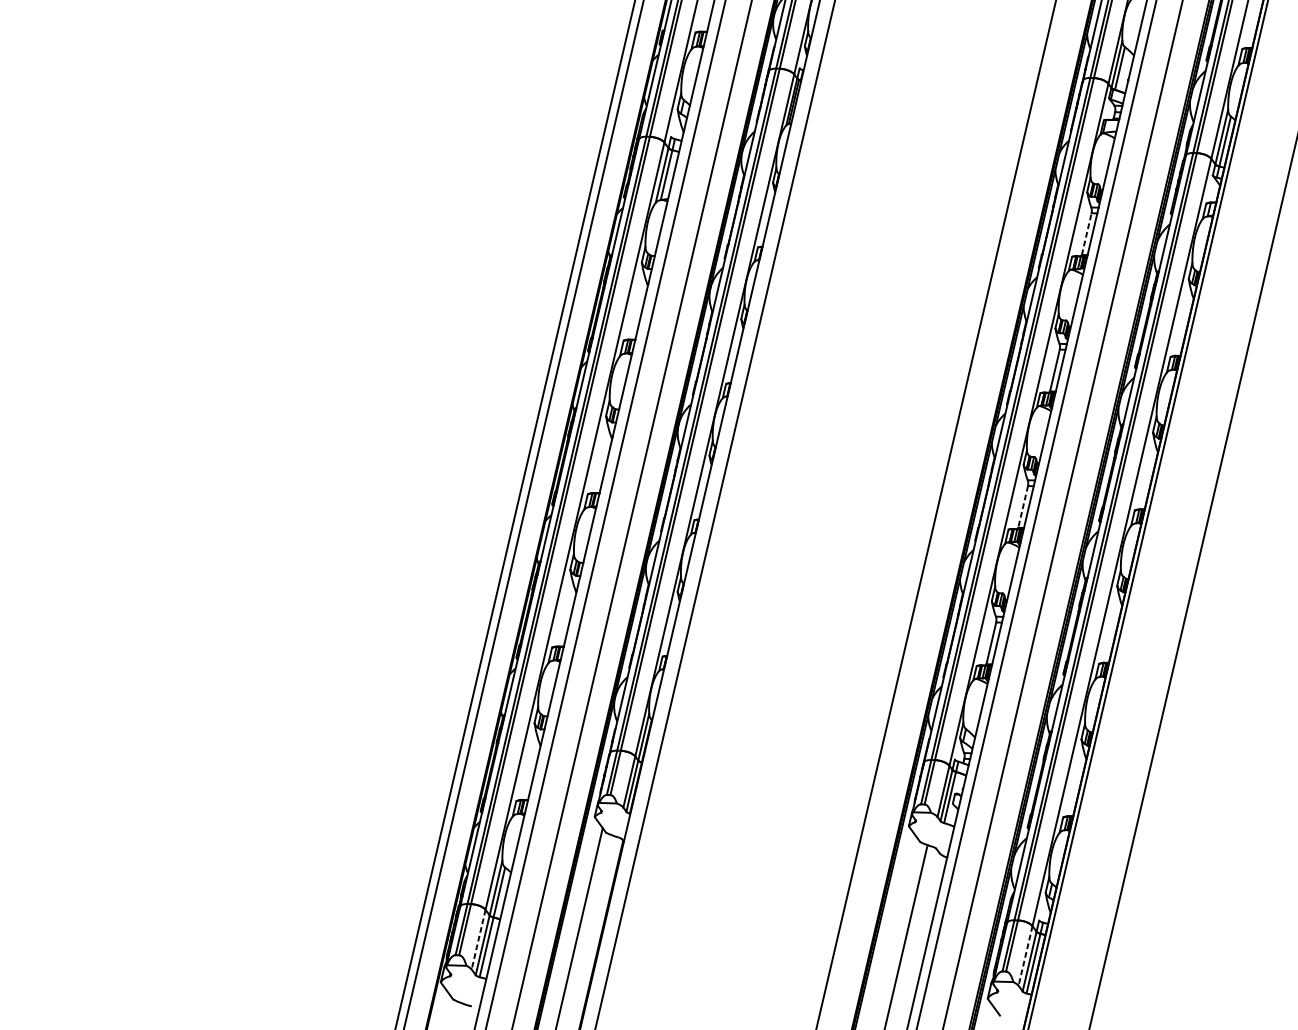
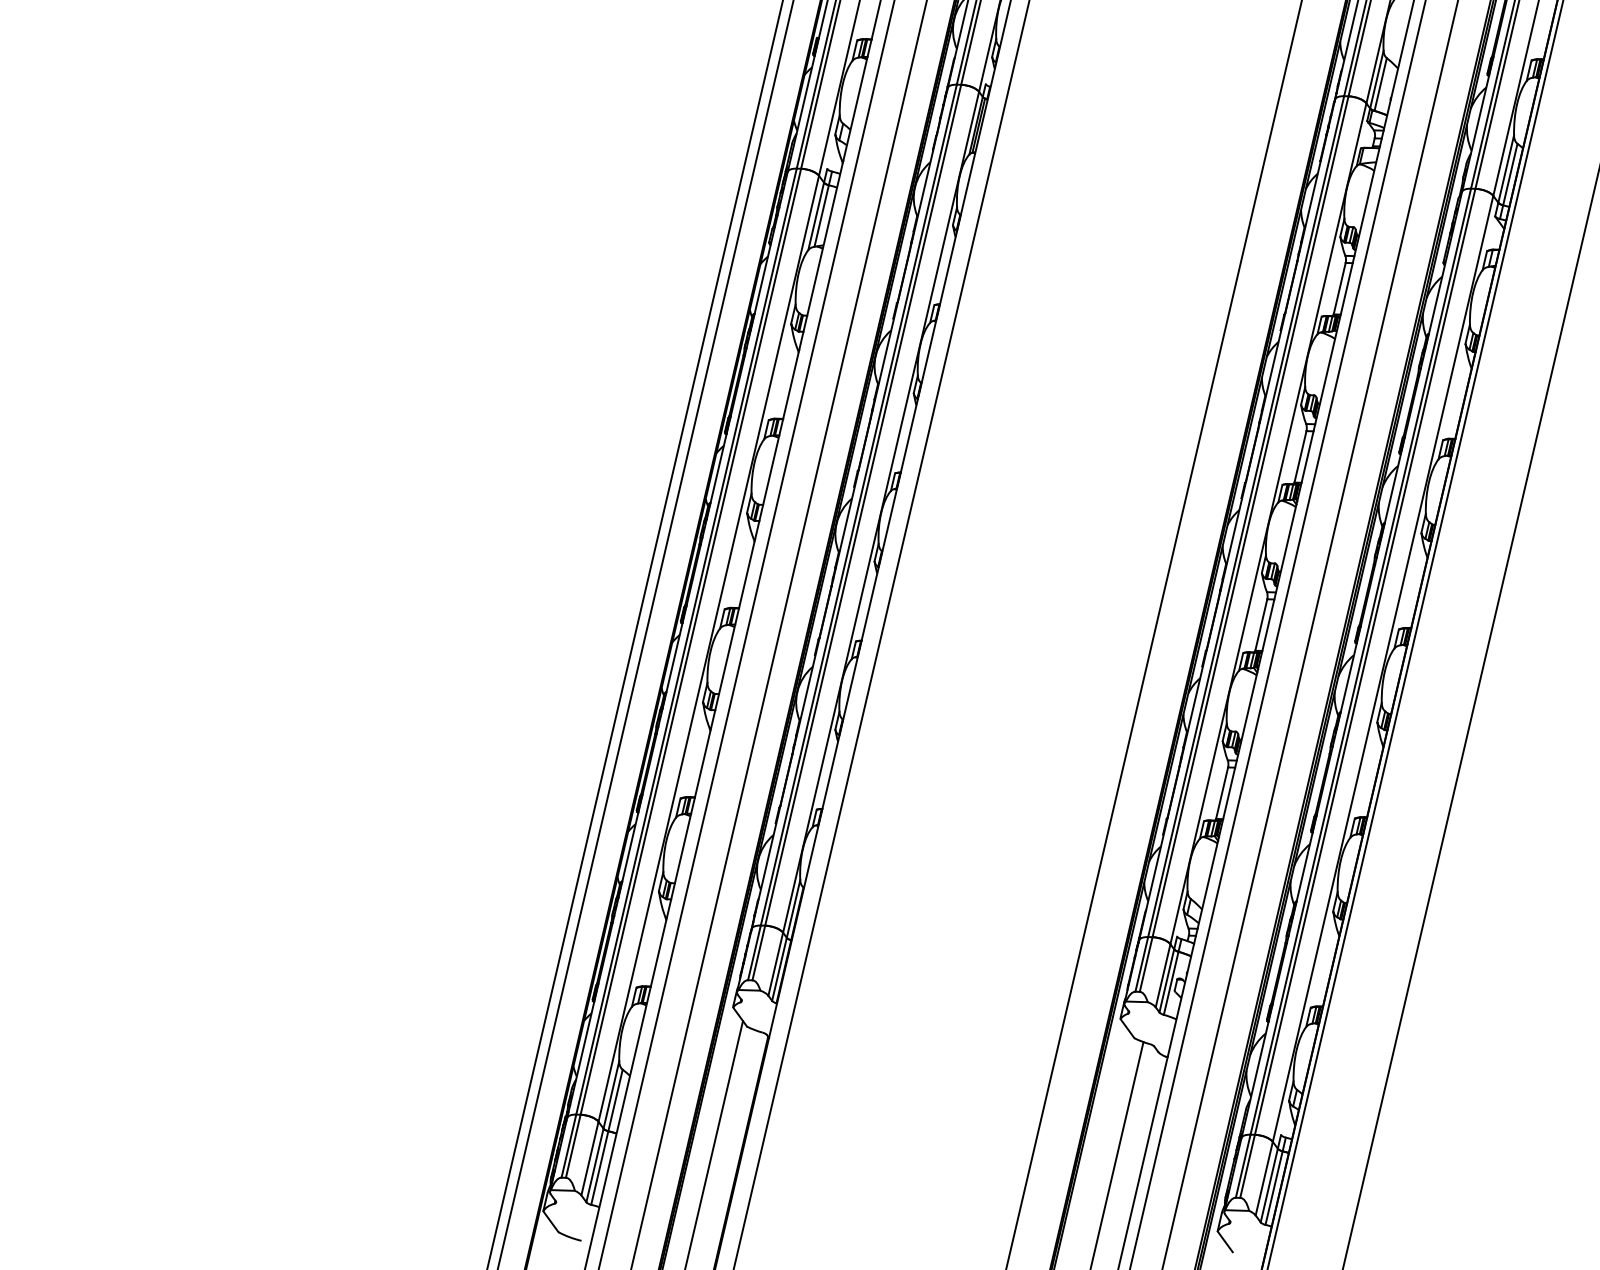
line: (1086, 233) -> (1339, 288), dashed -> solid
line: (1023, 507) -> (1261, 625), dashed -> solid
line: (478, 939) -> (589, 1158), dashed -> solid
line: (1025, 955) -> (1264, 1178), dashed -> solid

